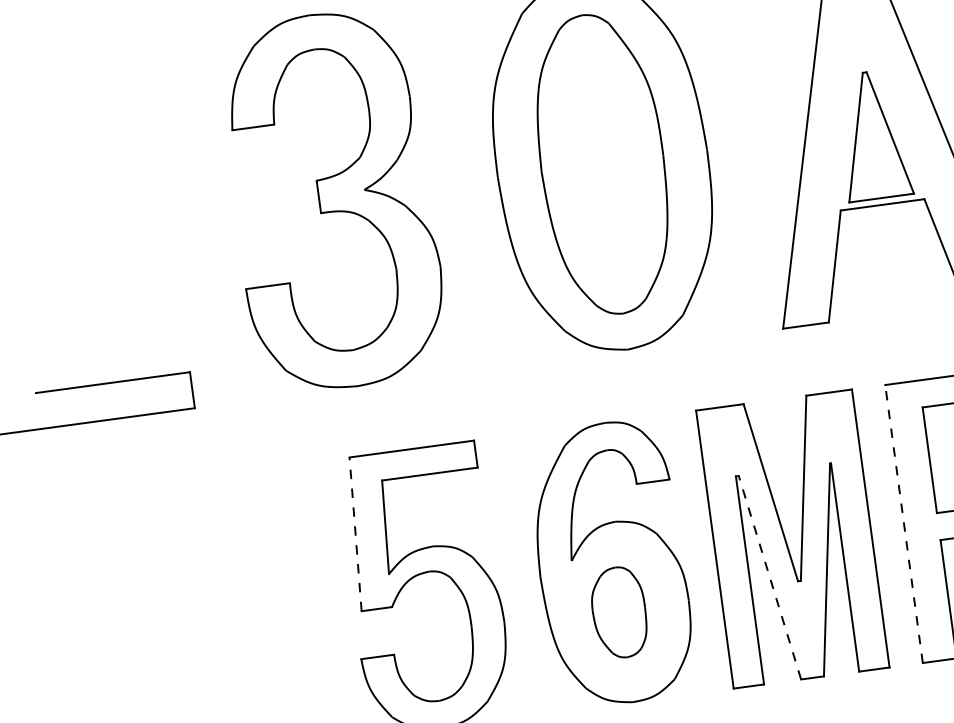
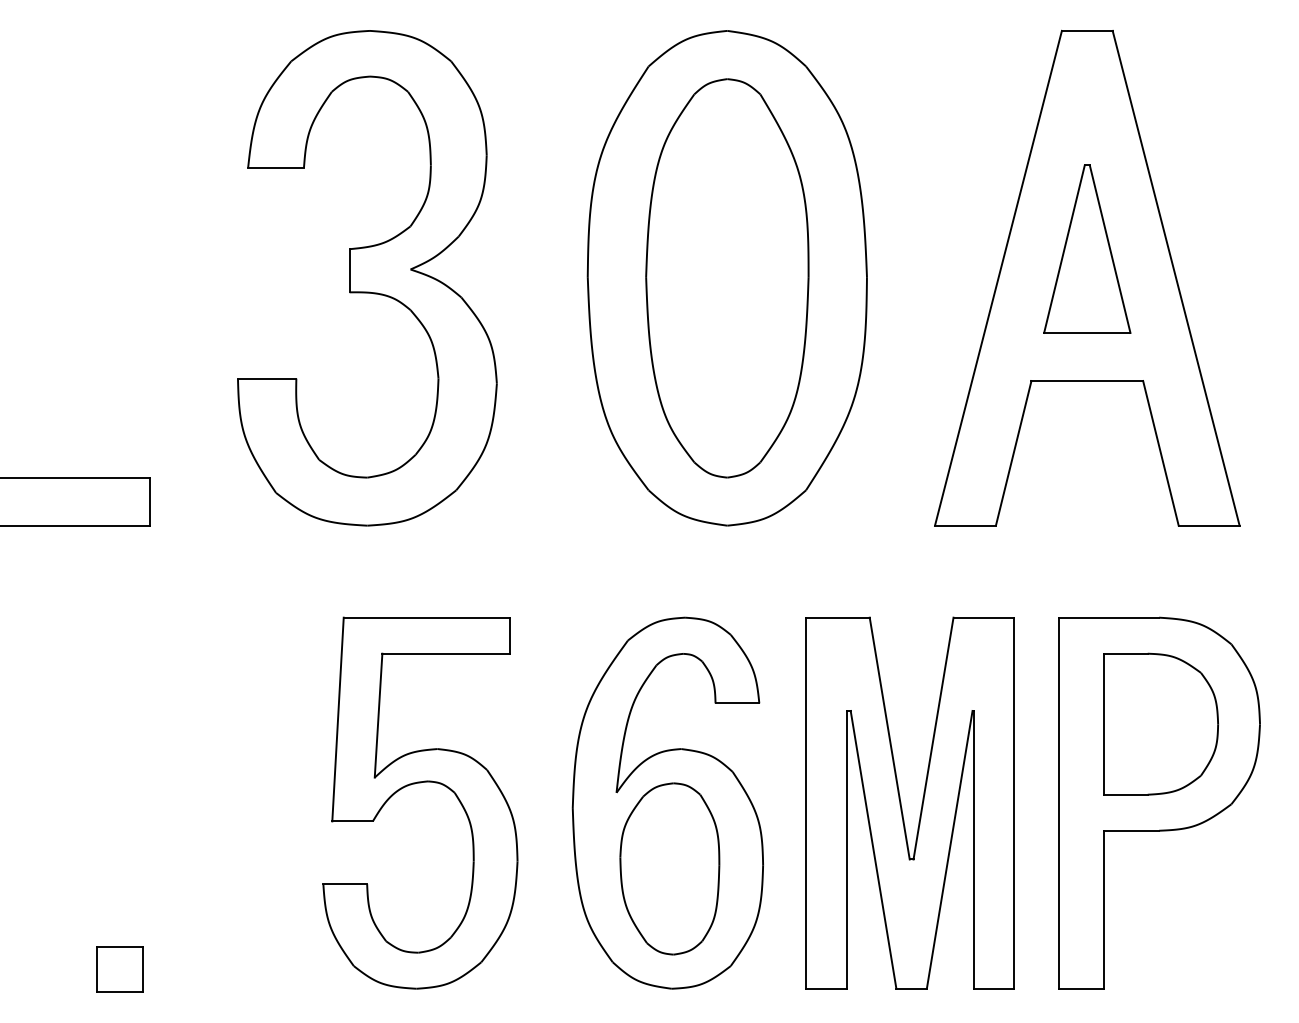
part: (873, 134) -> (1087, 248), moved
line: (903, 524) -> (1058, 803), dashed -> solid
line: (355, 534) -> (338, 719), dashed -> solid
line: (769, 577) -> (873, 849), dashed -> solid
part: (618, 612) -> (669, 868), size x1.43

